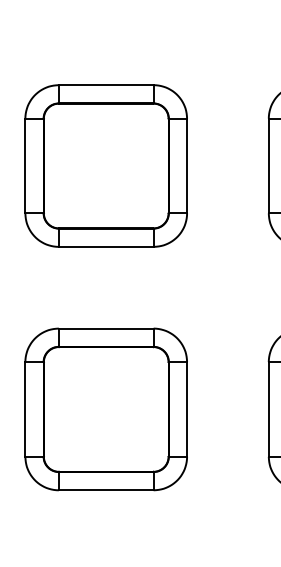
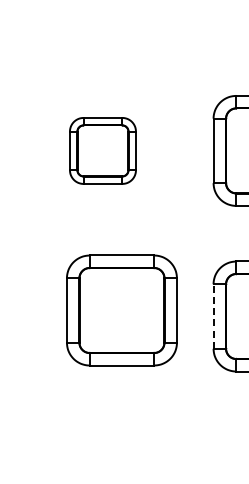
part: (105, 165) -> (102, 150), size x0.6
part: (105, 409) -> (121, 310), moved
line: (268, 409) -> (213, 316), solid -> dashed

